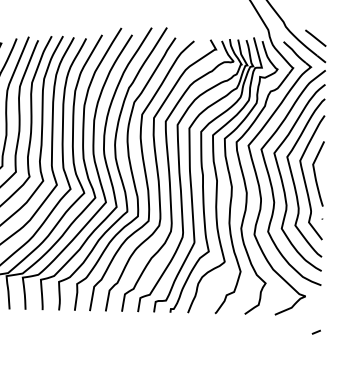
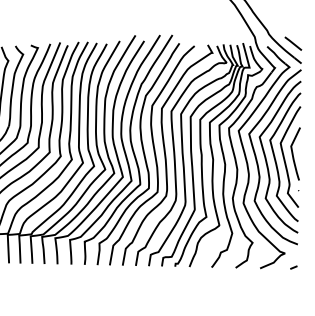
line: (315, 332) -> (293, 267), moved

